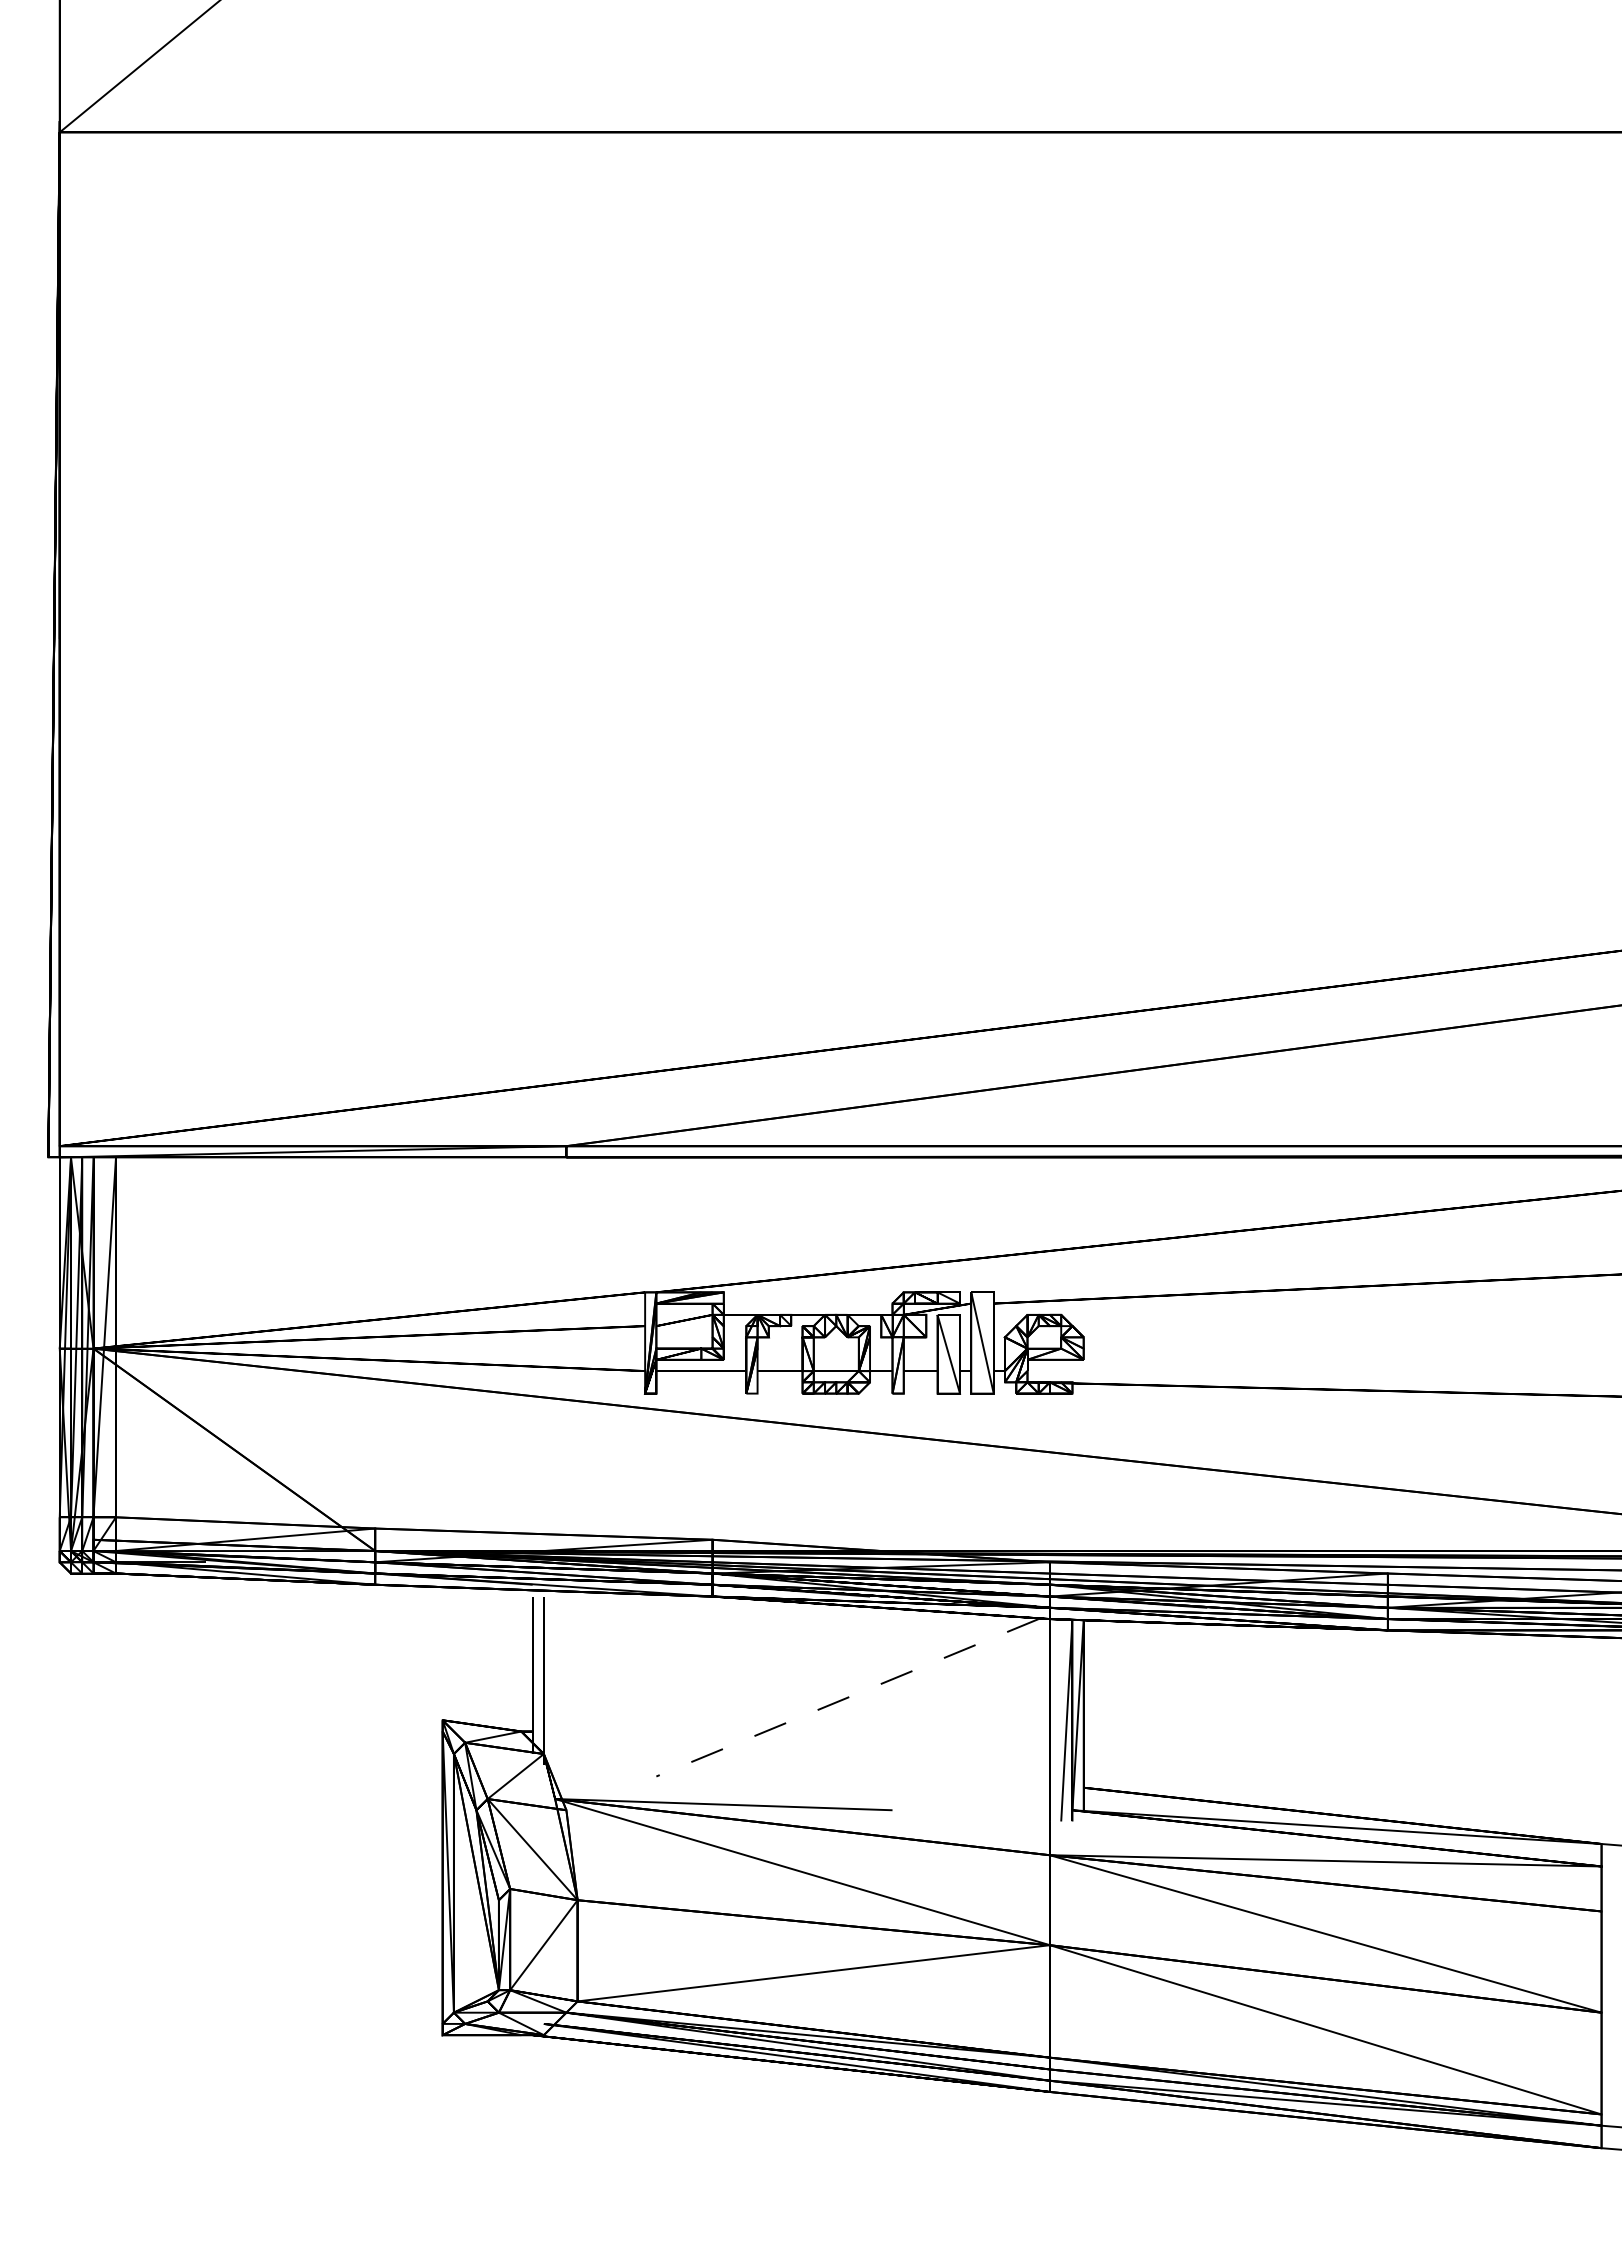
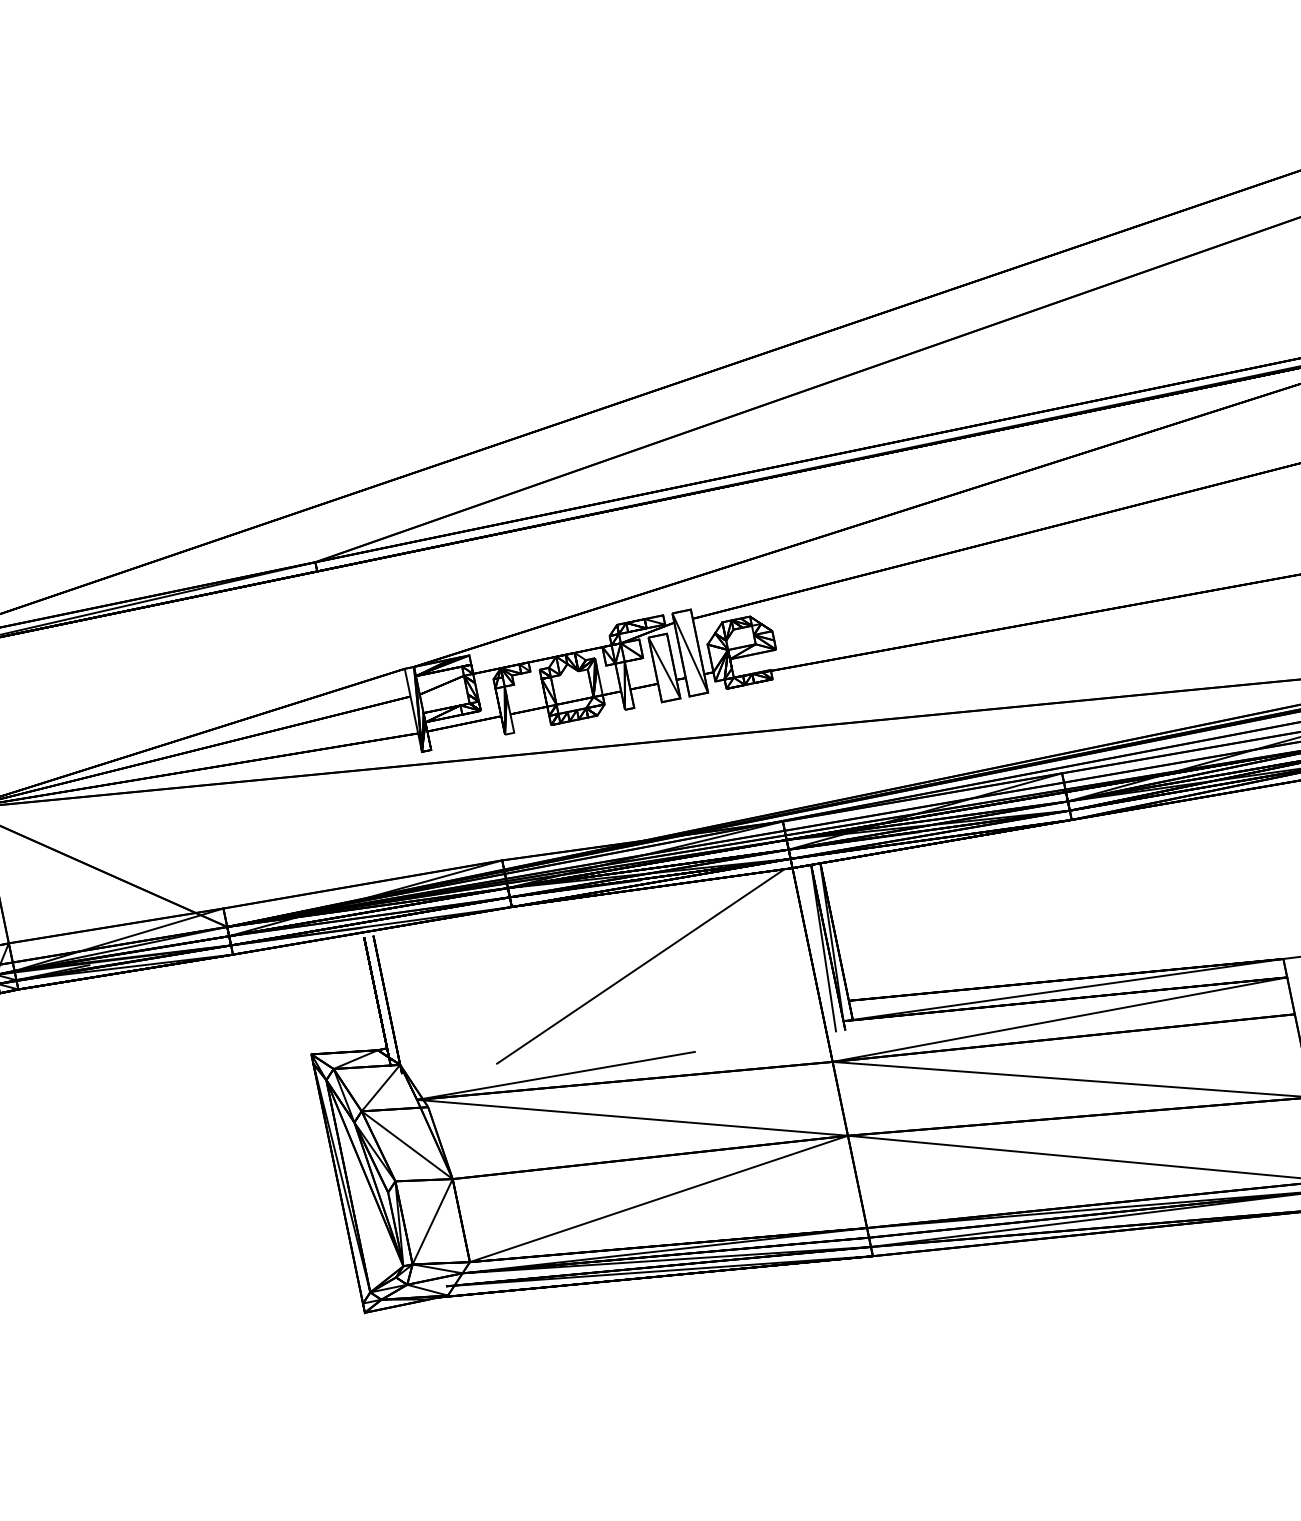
line: (847, 1697) -> (639, 966), dashed -> solid

